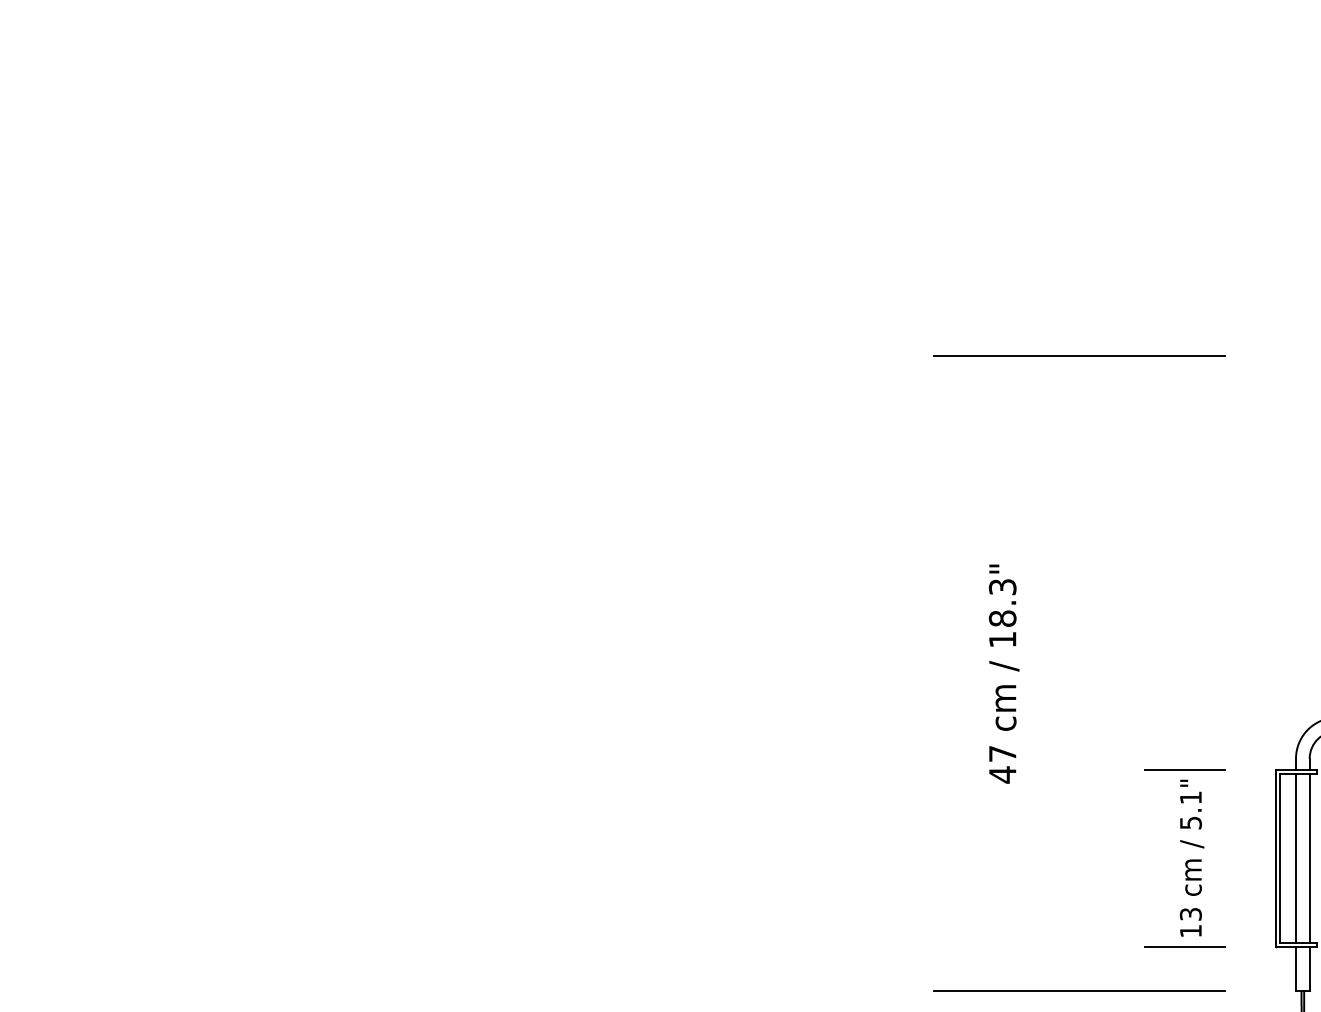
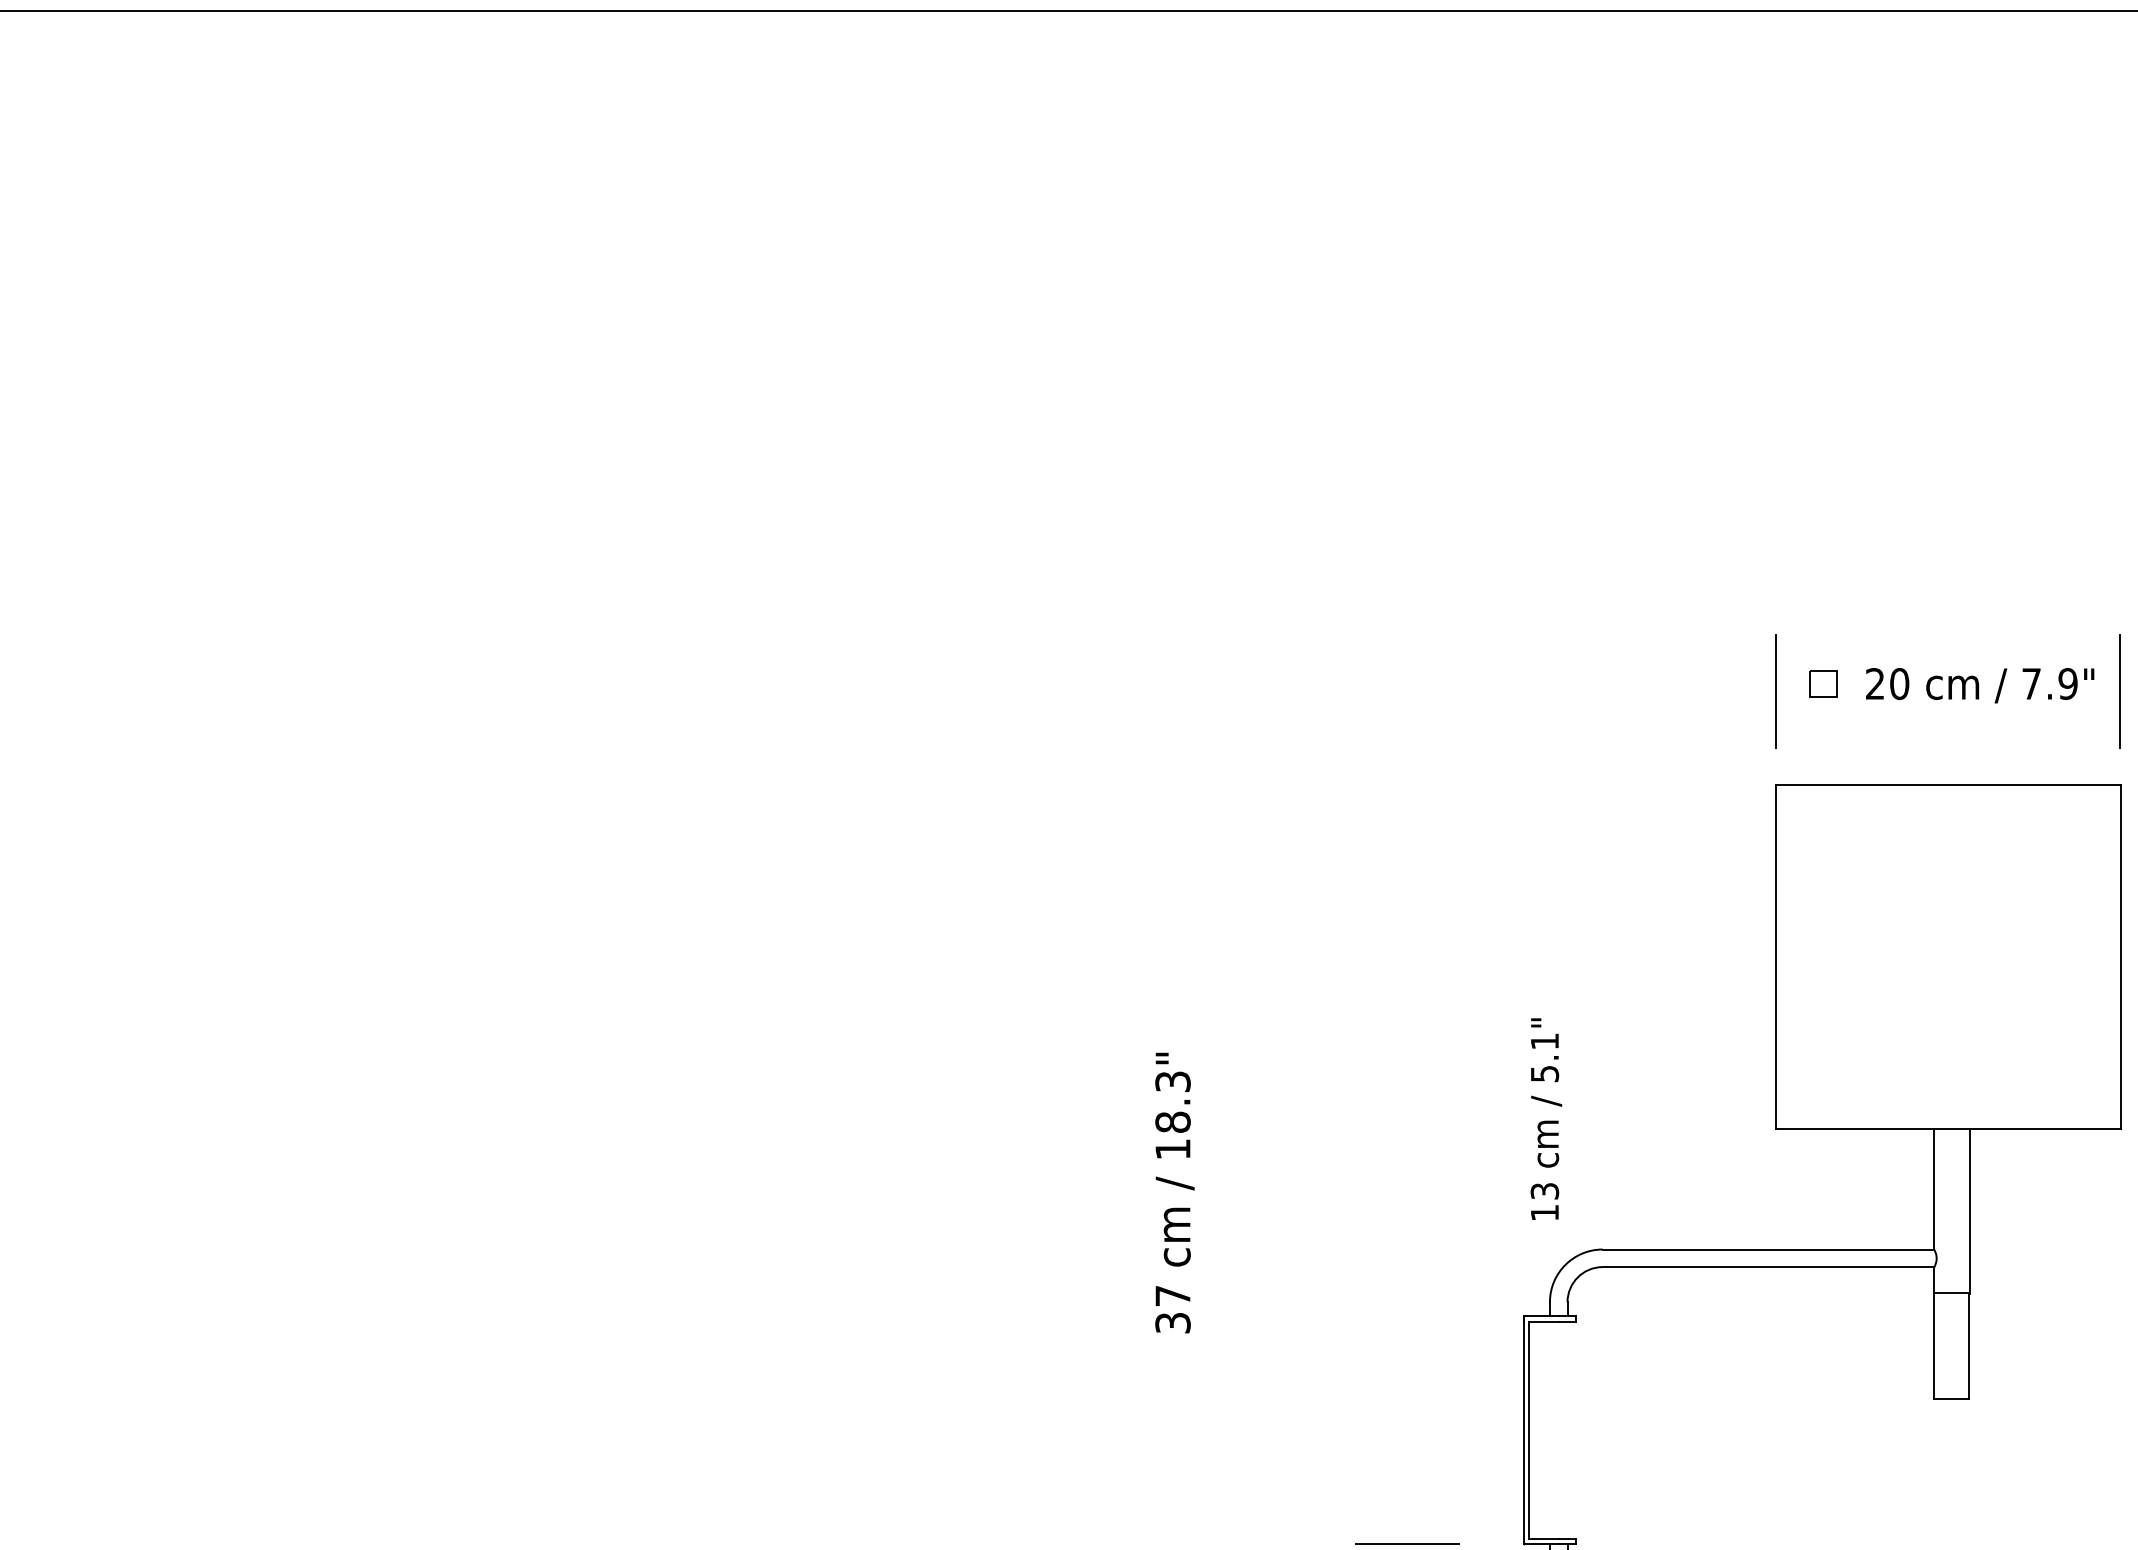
line: (1079, 355) -> (1271, 784), removed
line: (1185, 768) -> (1407, 1315), removed
text: (1002, 775) -> (1172, 1323), 47 -> 37
text: (1192, 857) -> (1546, 1118), moved
line: (1295, 858) -> (1549, 1430), removed
line: (1309, 858) -> (1567, 1430), removed

